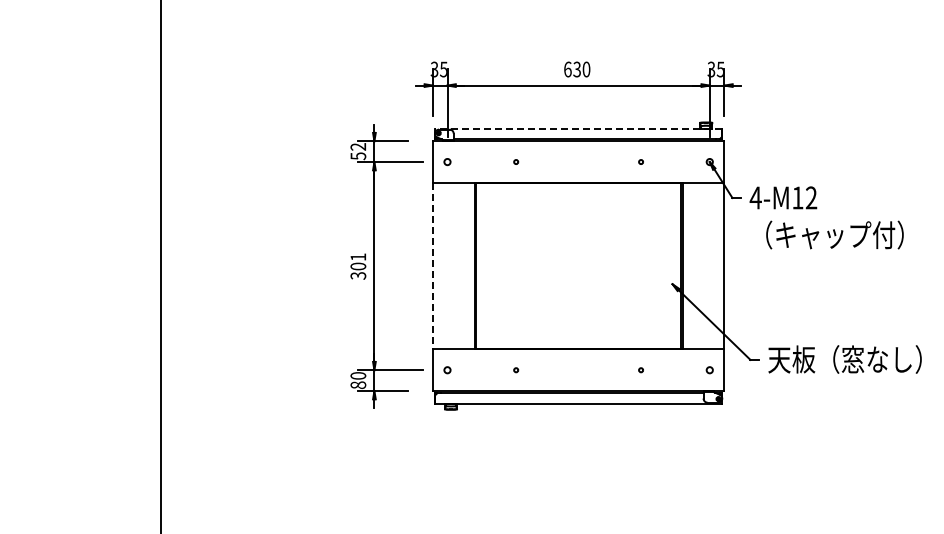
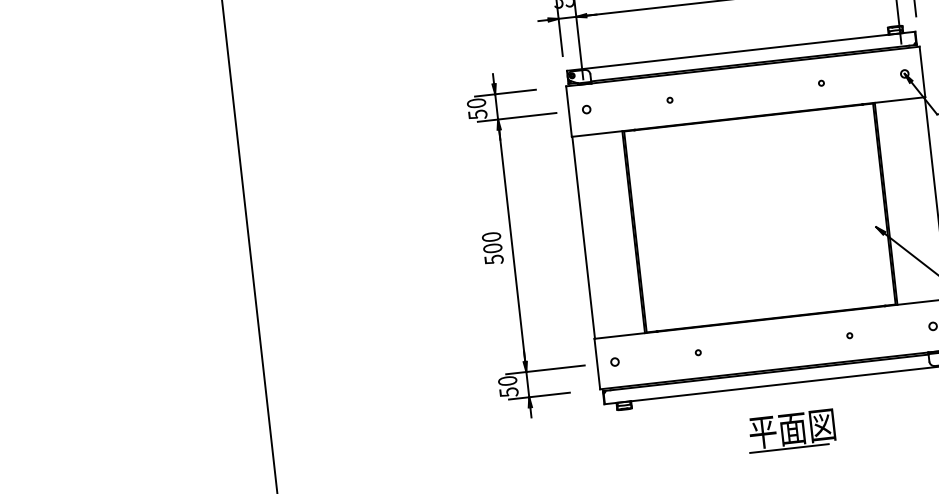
line: (578, 128) -> (740, 51), dashed -> solid
text: (358, 146) -> (476, 102), 52 -> 50
text: (358, 266) -> (492, 248), 301 -> 500
line: (433, 266) -> (583, 238), dashed -> solid
text: (358, 385) -> (509, 392), 80 -> 50
part: (584, 442) -> (790, 431), added

